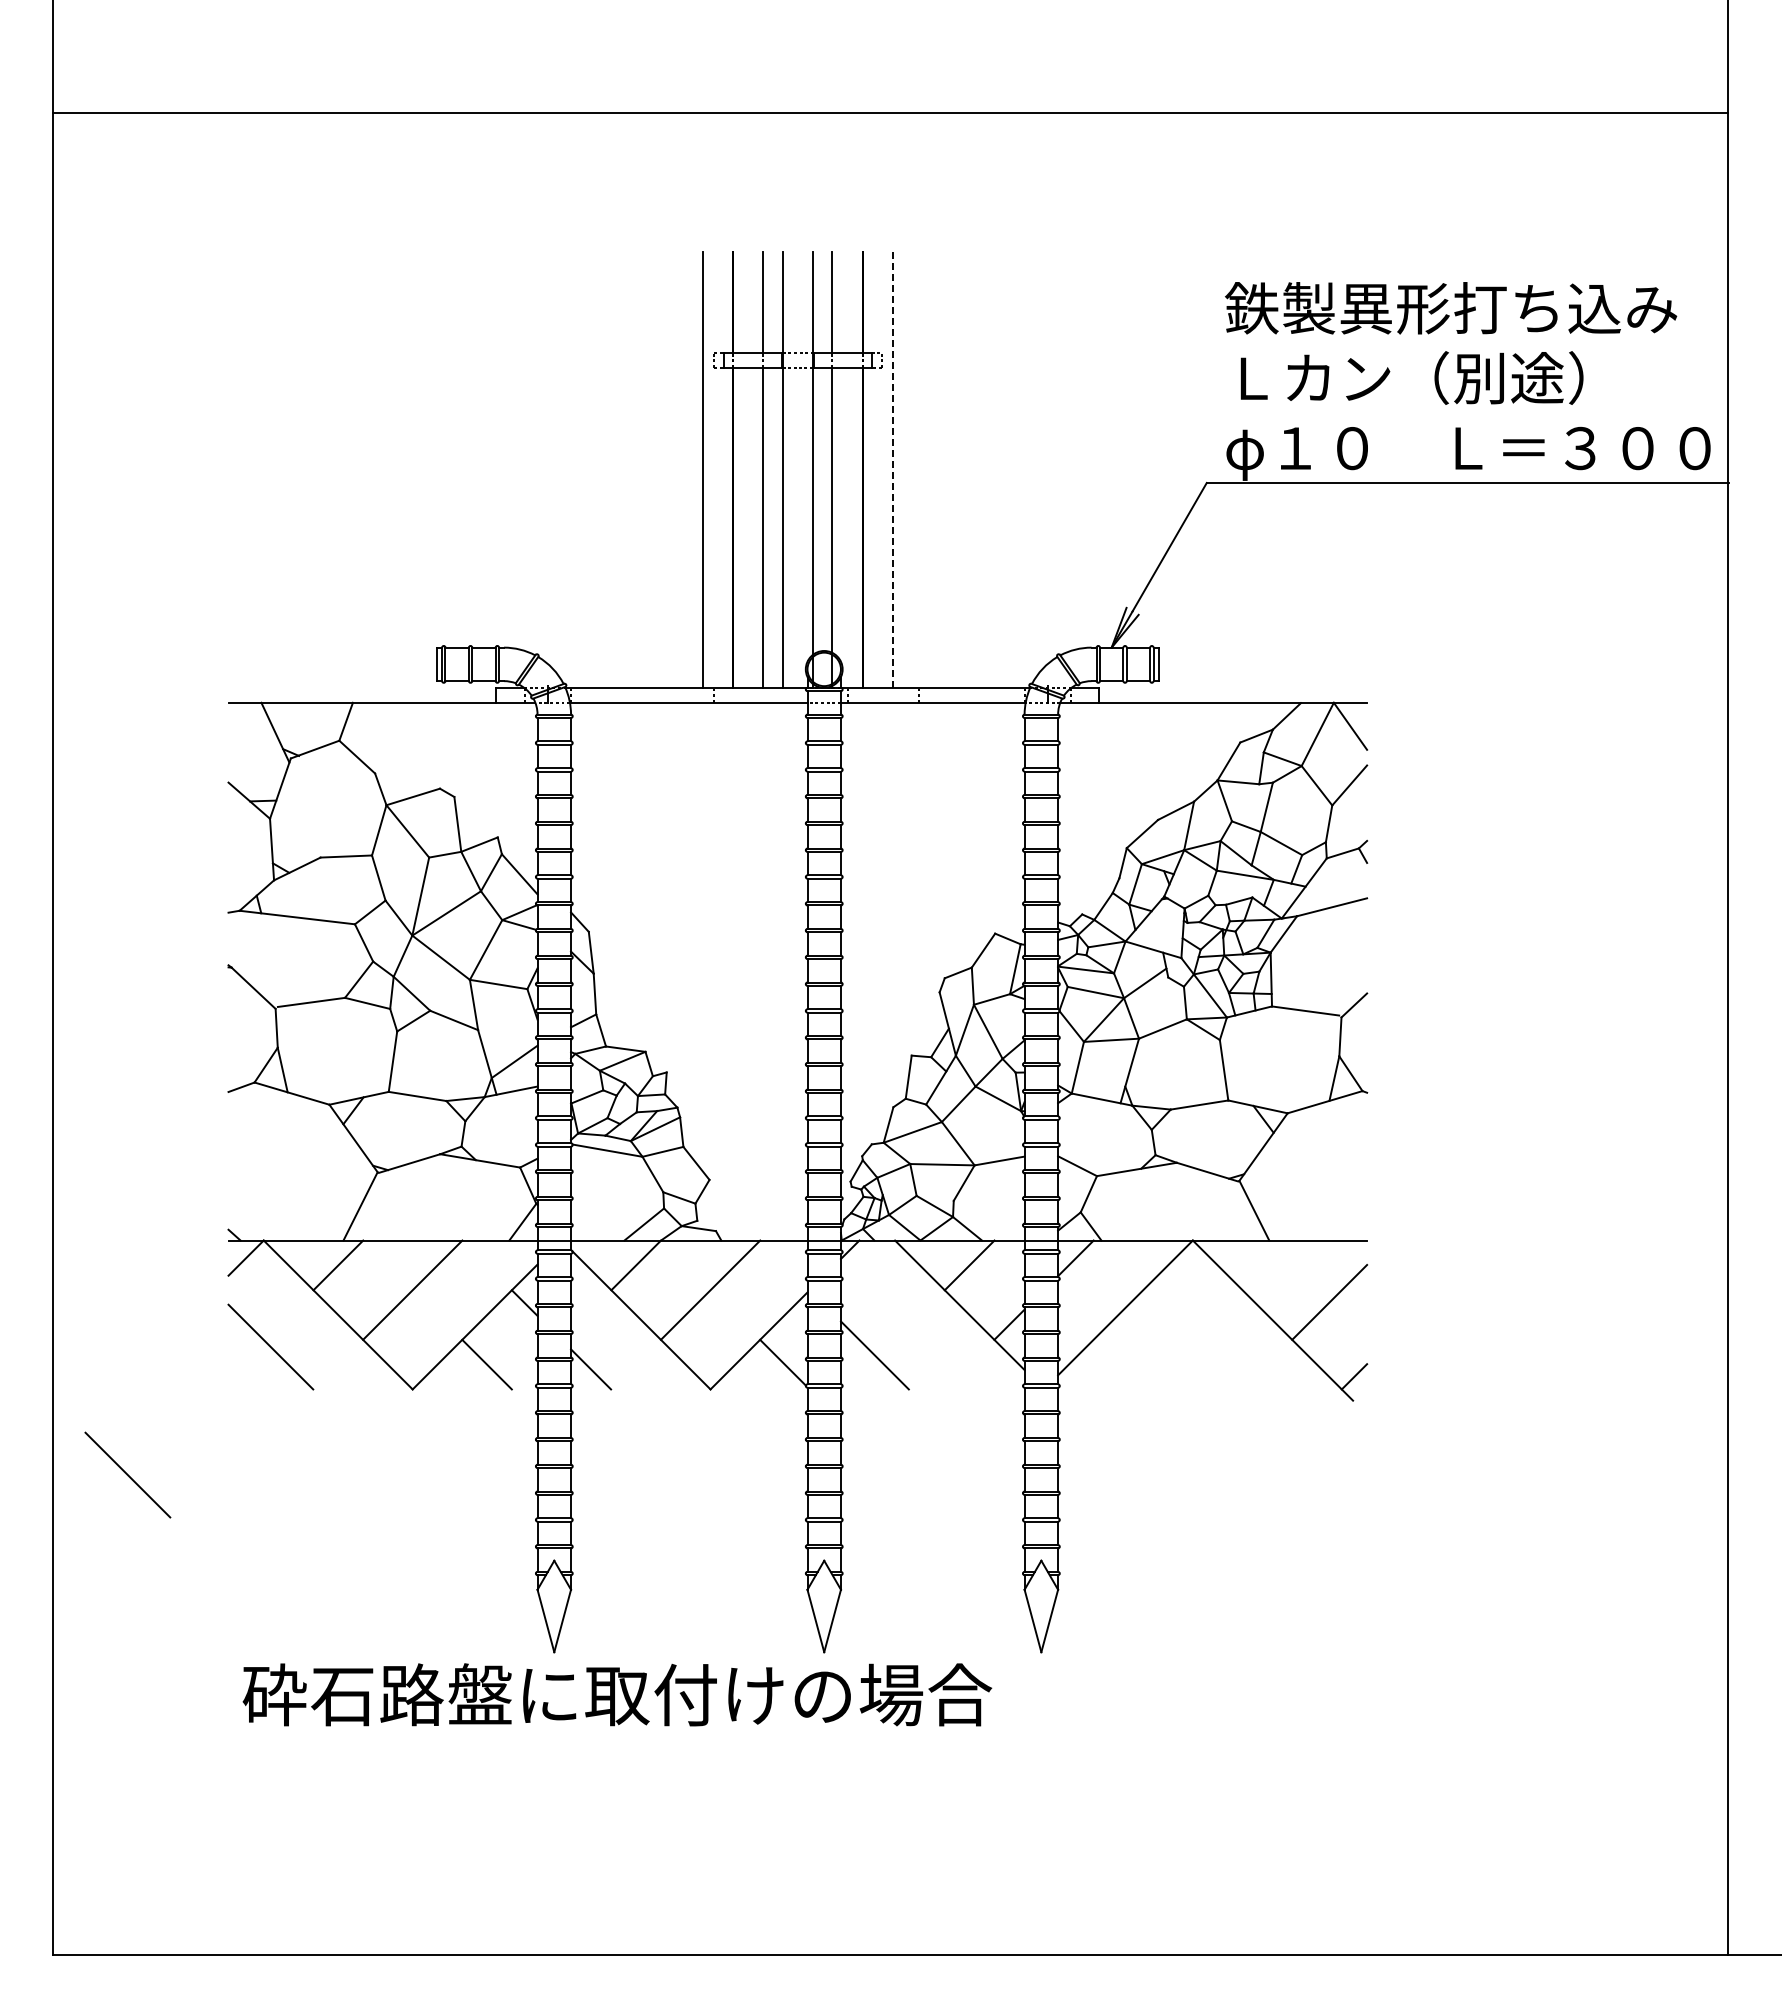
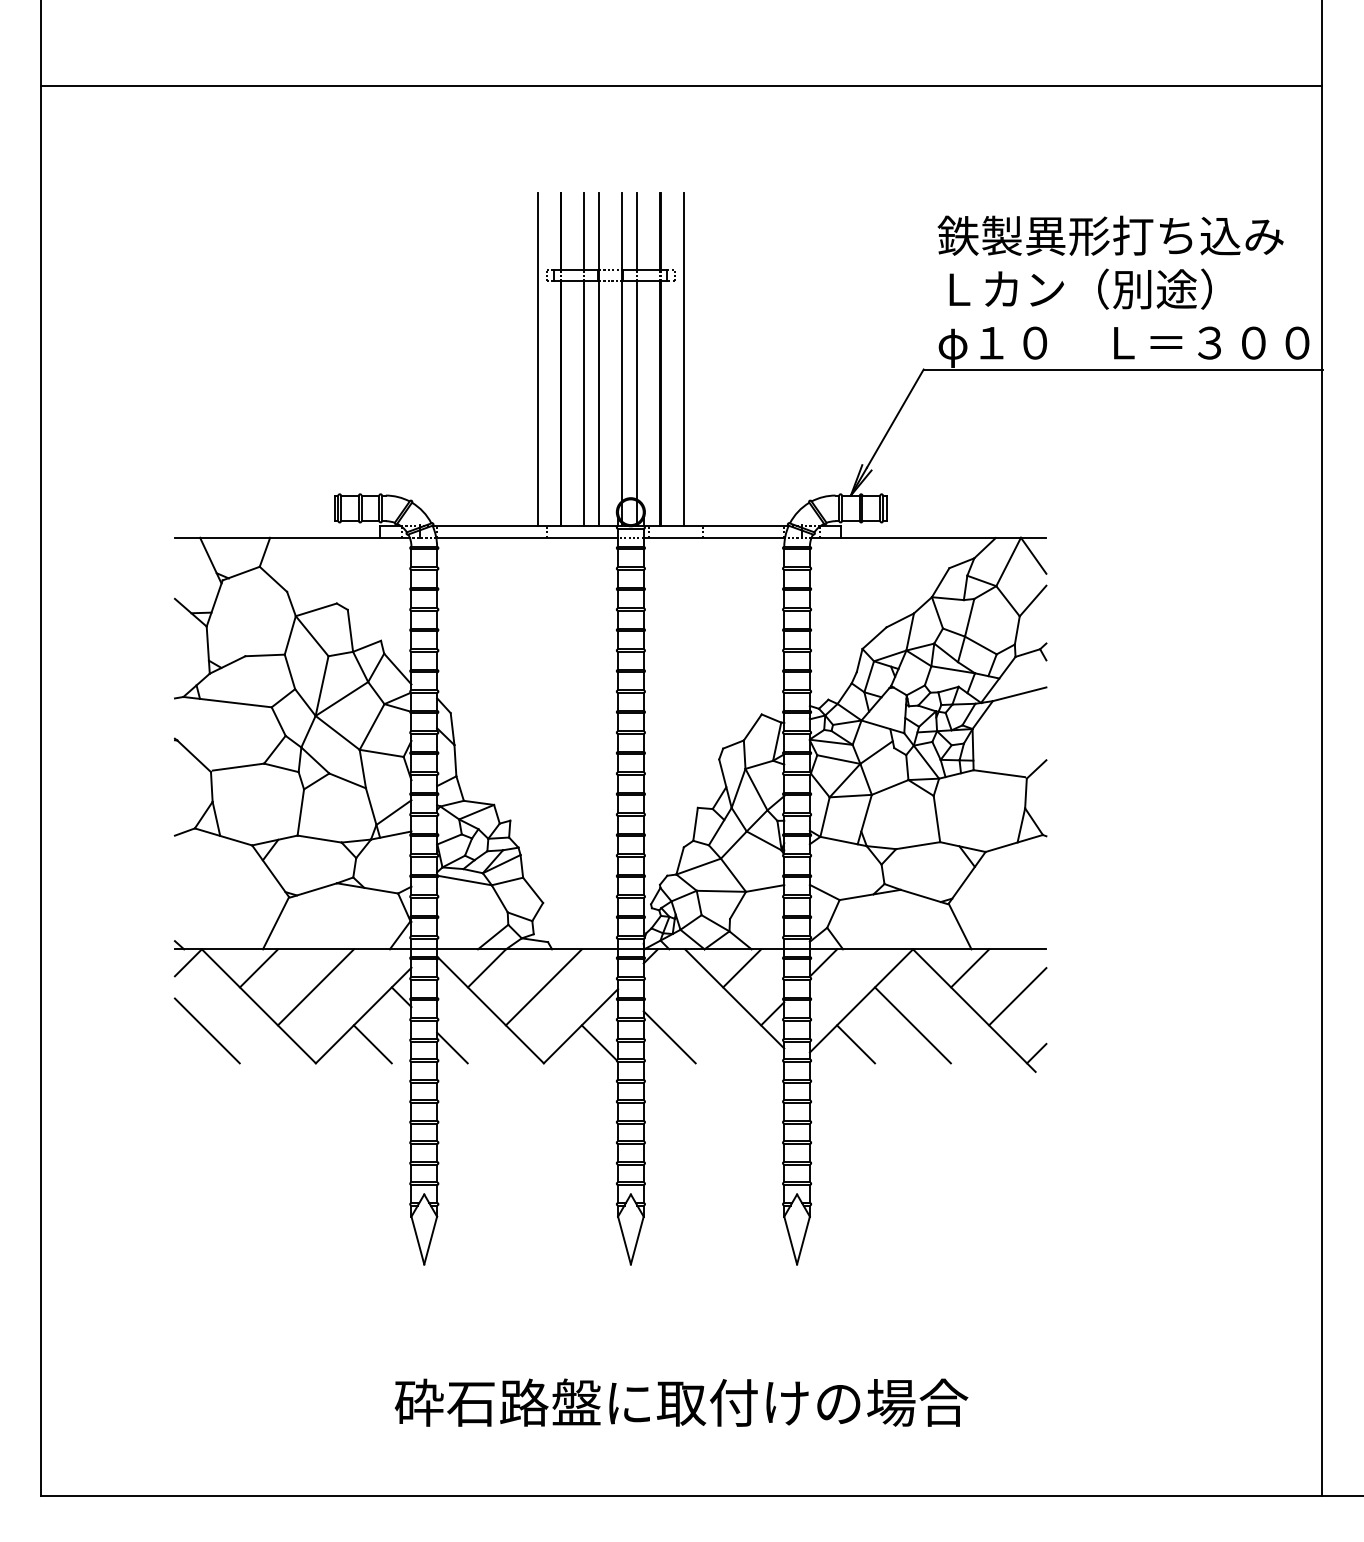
line: (893, 470) -> (683, 359), dashed -> solid
line: (1267, 1265) -> (970, 968), added
line: (1192, 1339) -> (912, 1025), added
line: (1118, 1364) -> (856, 1044), added
line: (127, 1474) -> (97, 1128), removed
text: (617, 1694) -> (681, 1402), moved

